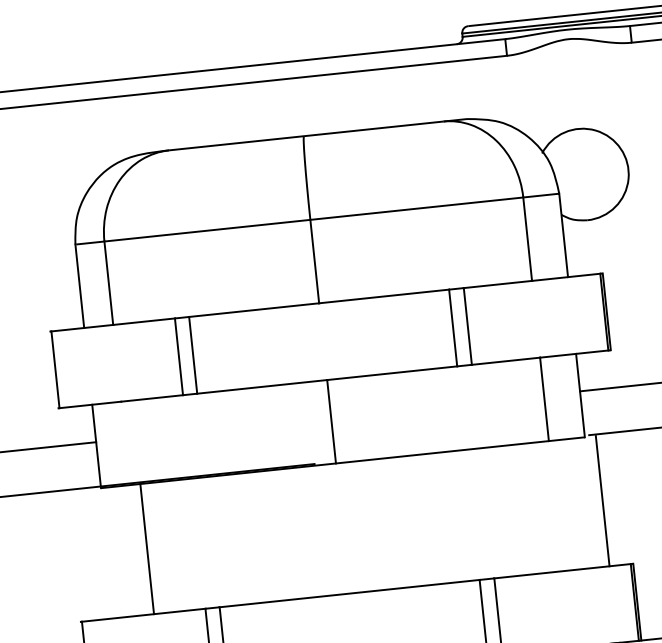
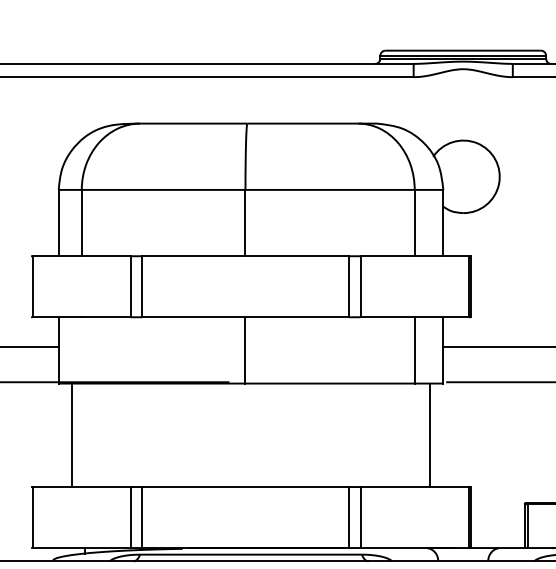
line: (603, 501) -> (430, 435), moved
line: (146, 549) -> (71, 435), moved

